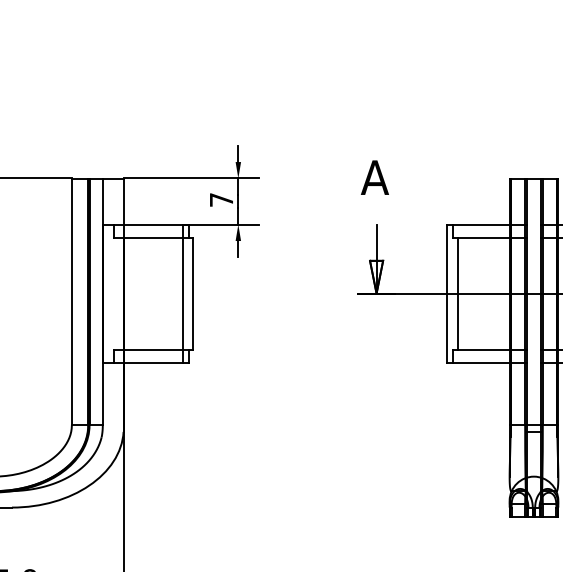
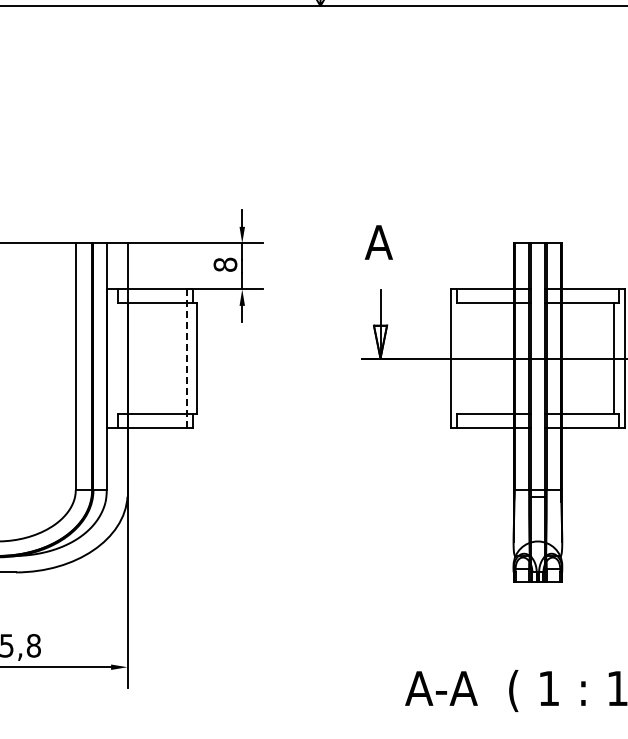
text: (221, 199) -> (225, 264), 7 -> 8
line: (183, 293) -> (187, 358), solid -> dashed
line: (457, 293) -> (461, 358), removed

